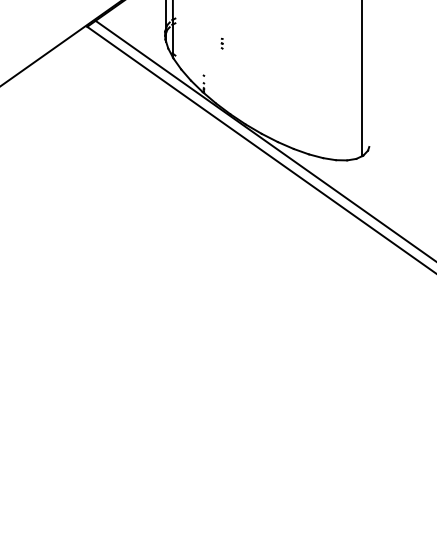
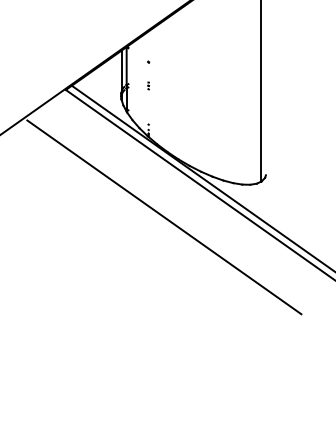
part: (222, 43) -> (148, 85), moved
line: (226, 206) -> (164, 217), added

